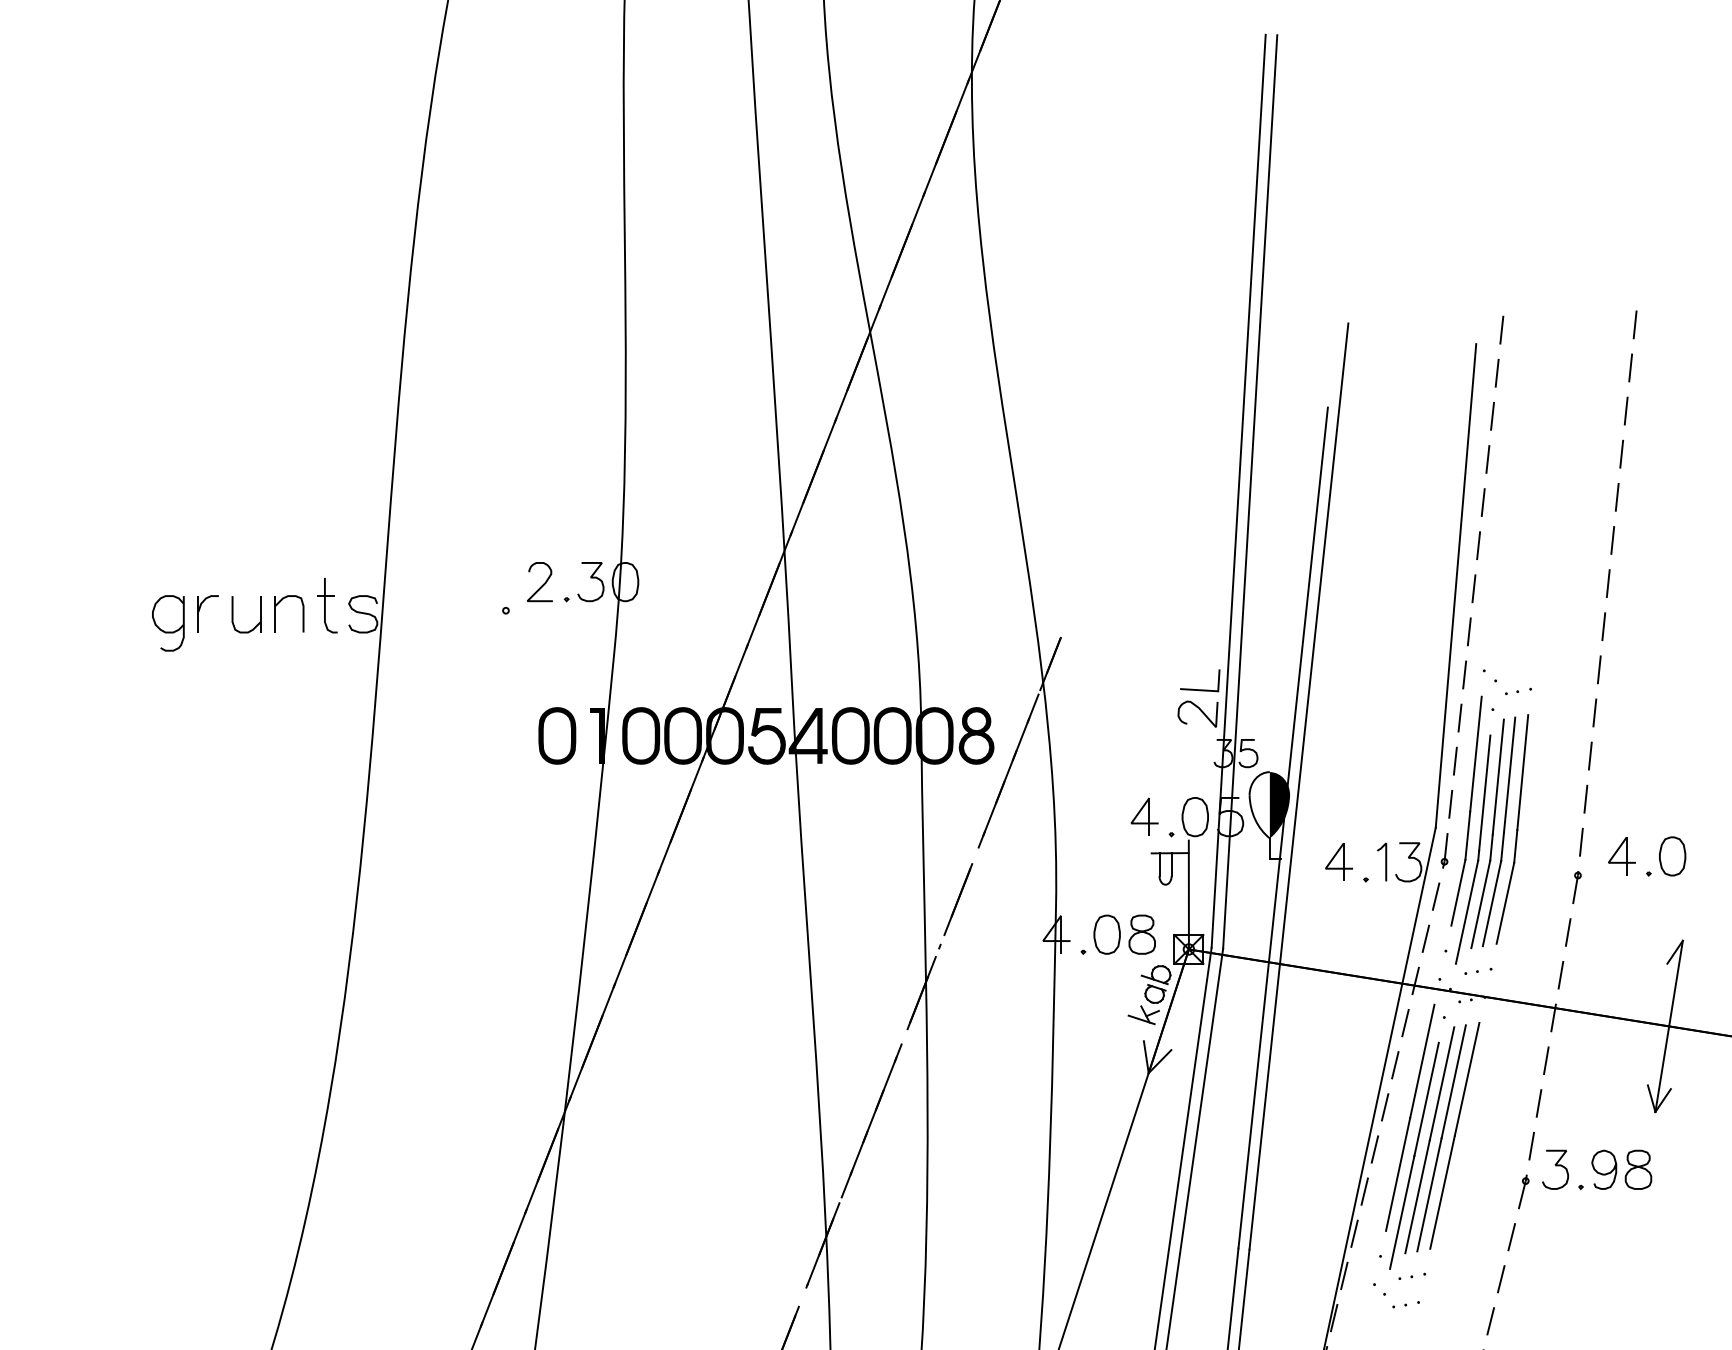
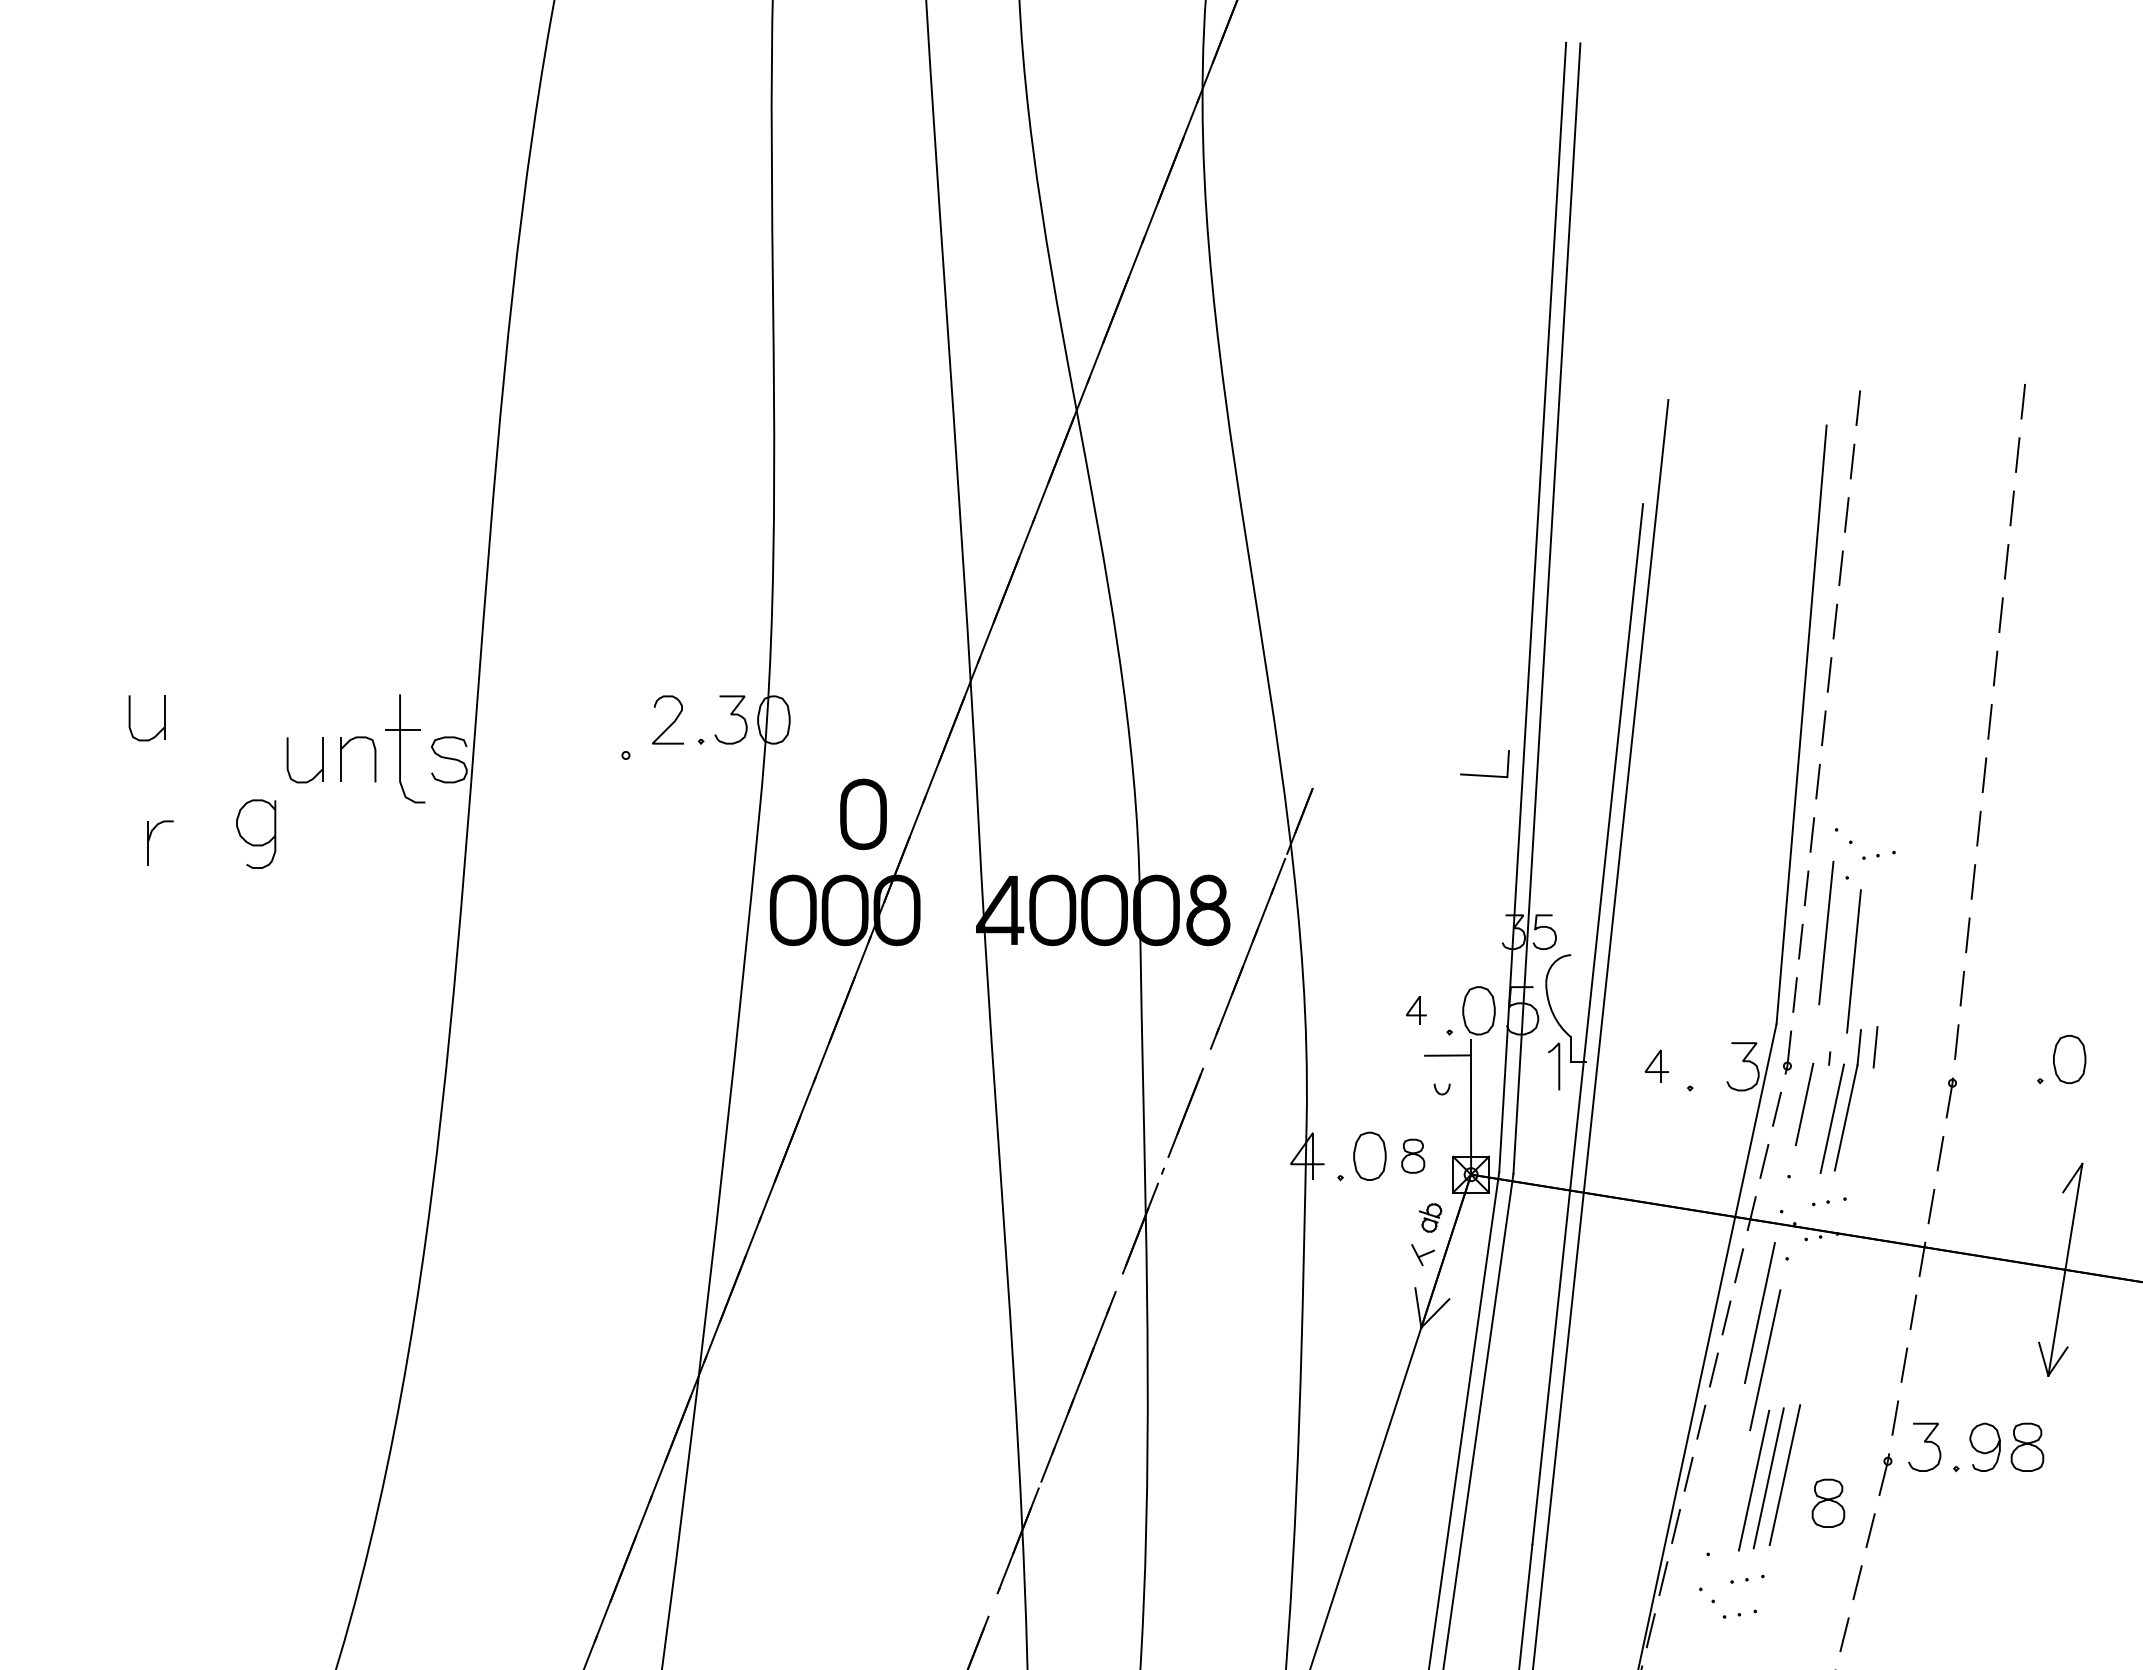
part: (105, 580) -> (130, 718), added
part: (326, 605) -> (404, 748), size x1.6
part: (200, 609) -> (150, 838), moved
part: (168, 622) -> (256, 833), moved
line: (1199, 689) -> (1484, 774), moved
curve: (1200, 710) -> (1485, 879), removed
fill: (596, 735) -> (738, 909), removed
part: (557, 736) -> (863, 814), moved
fill: (766, 736) -> (948, 910), removed
line: (1522, 772) -> (1883, 955), removed
line: (1509, 774) -> (1867, 958), removed
line: (1485, 792) -> (1837, 980), removed
fill: (1279, 805) -> (1583, 996), removed
part: (1144, 816) -> (1416, 1010), size x0.6
line: (1468, 835) -> (1816, 1033), removed
line: (1491, 847) -> (1845, 1048), removed
part: (1622, 855) -> (2007, 1058), removed
part: (1338, 861) -> (1656, 1065), size x0.7
line: (1385, 862) -> (1558, 1066), moved
line: (1159, 864) -> (1434, 1069), removed
line: (1171, 864) -> (1449, 1069), removed
line: (1505, 903) -> (1862, 1117), removed
line: (1467, 912) -> (1815, 1128), removed
part: (1141, 933) -> (1412, 1155), size x0.7
part: (1156, 984) -> (1430, 1217), size x0.6
line: (1141, 1019) -> (1412, 1261), removed
line: (1467, 1079) -> (1815, 1335), removed
line: (1453, 1081) -> (1798, 1338), removed
line: (1442, 1083) -> (1784, 1340), removed
line: (1397, 1174) -> (1729, 1452), removed
line: (1401, 1211) -> (1734, 1499), removed
part: (1477, 1214) -> (1828, 1502), added

